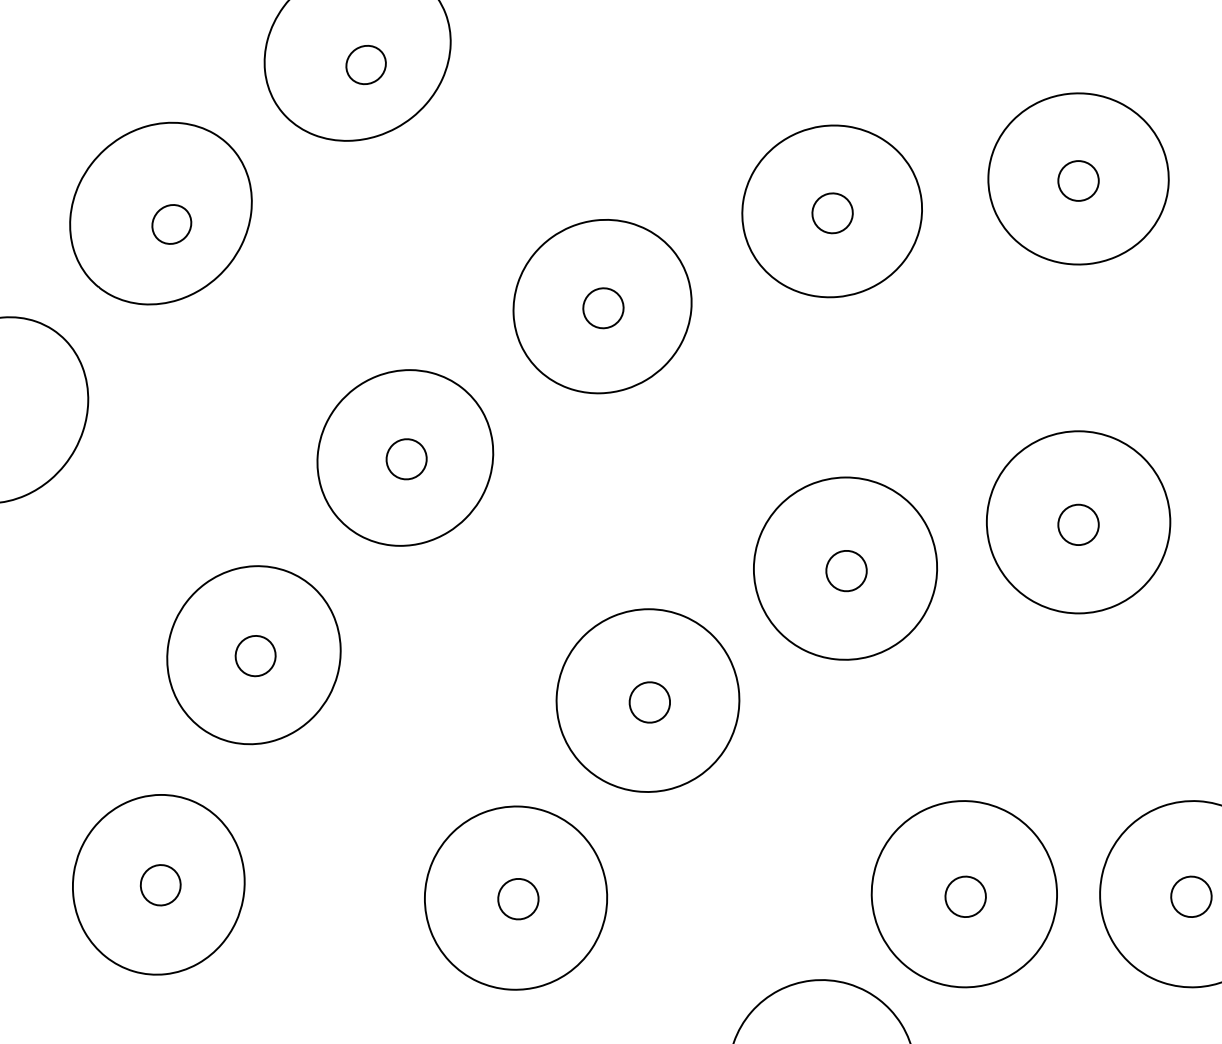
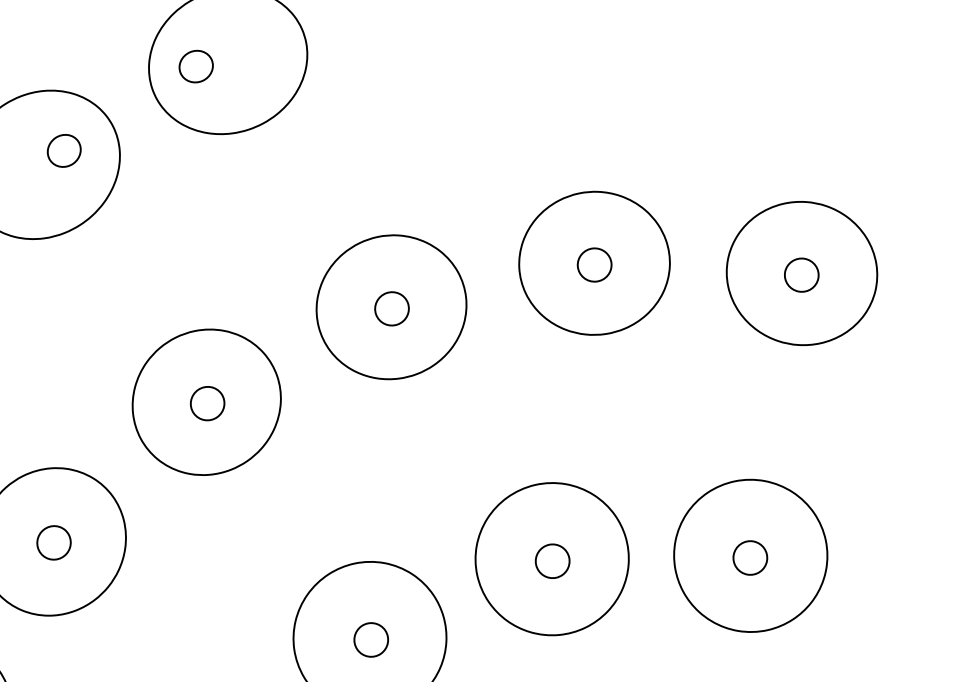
part: (365, 65) -> (195, 66), moved
part: (171, 224) -> (63, 150), moved

